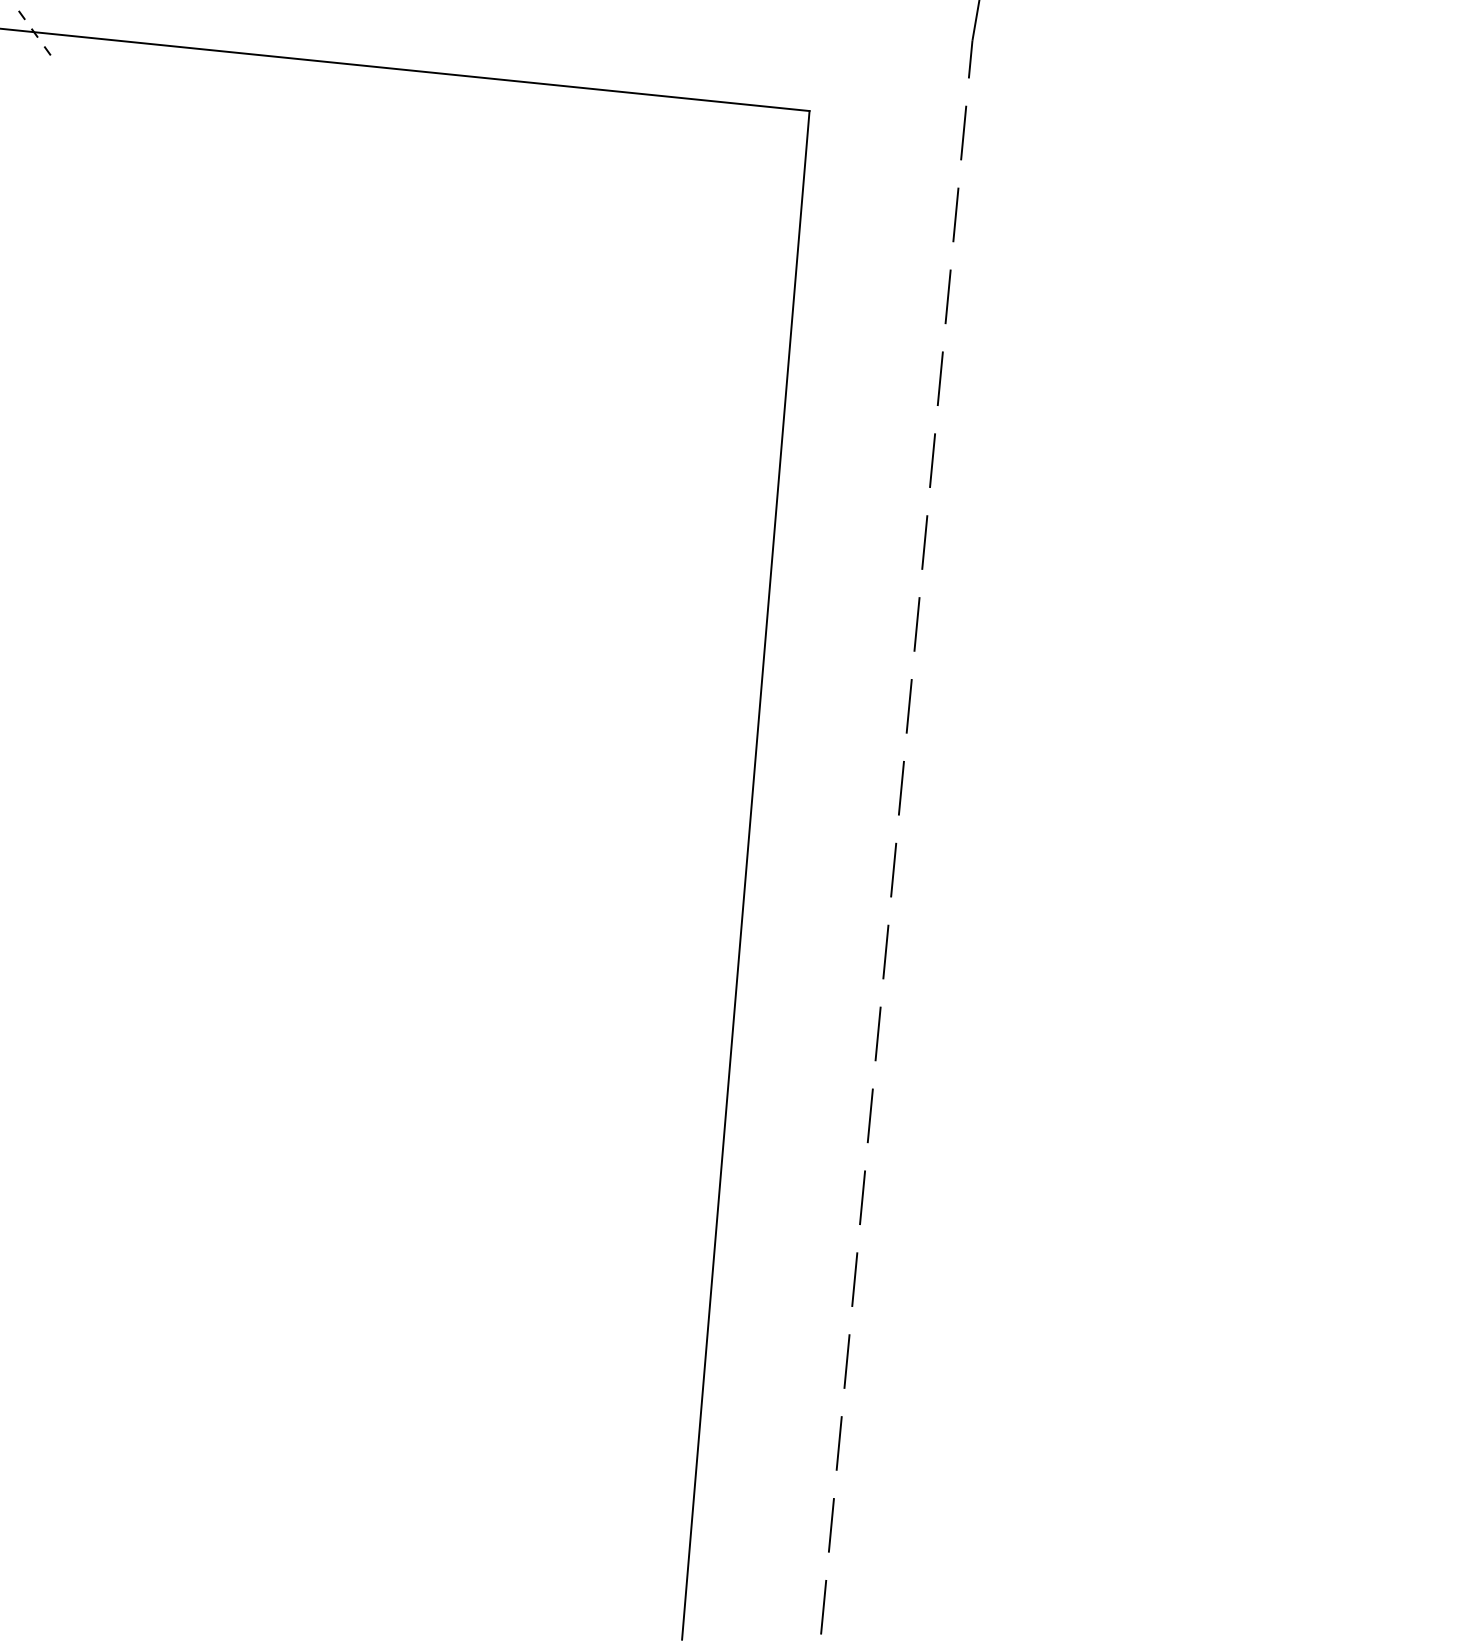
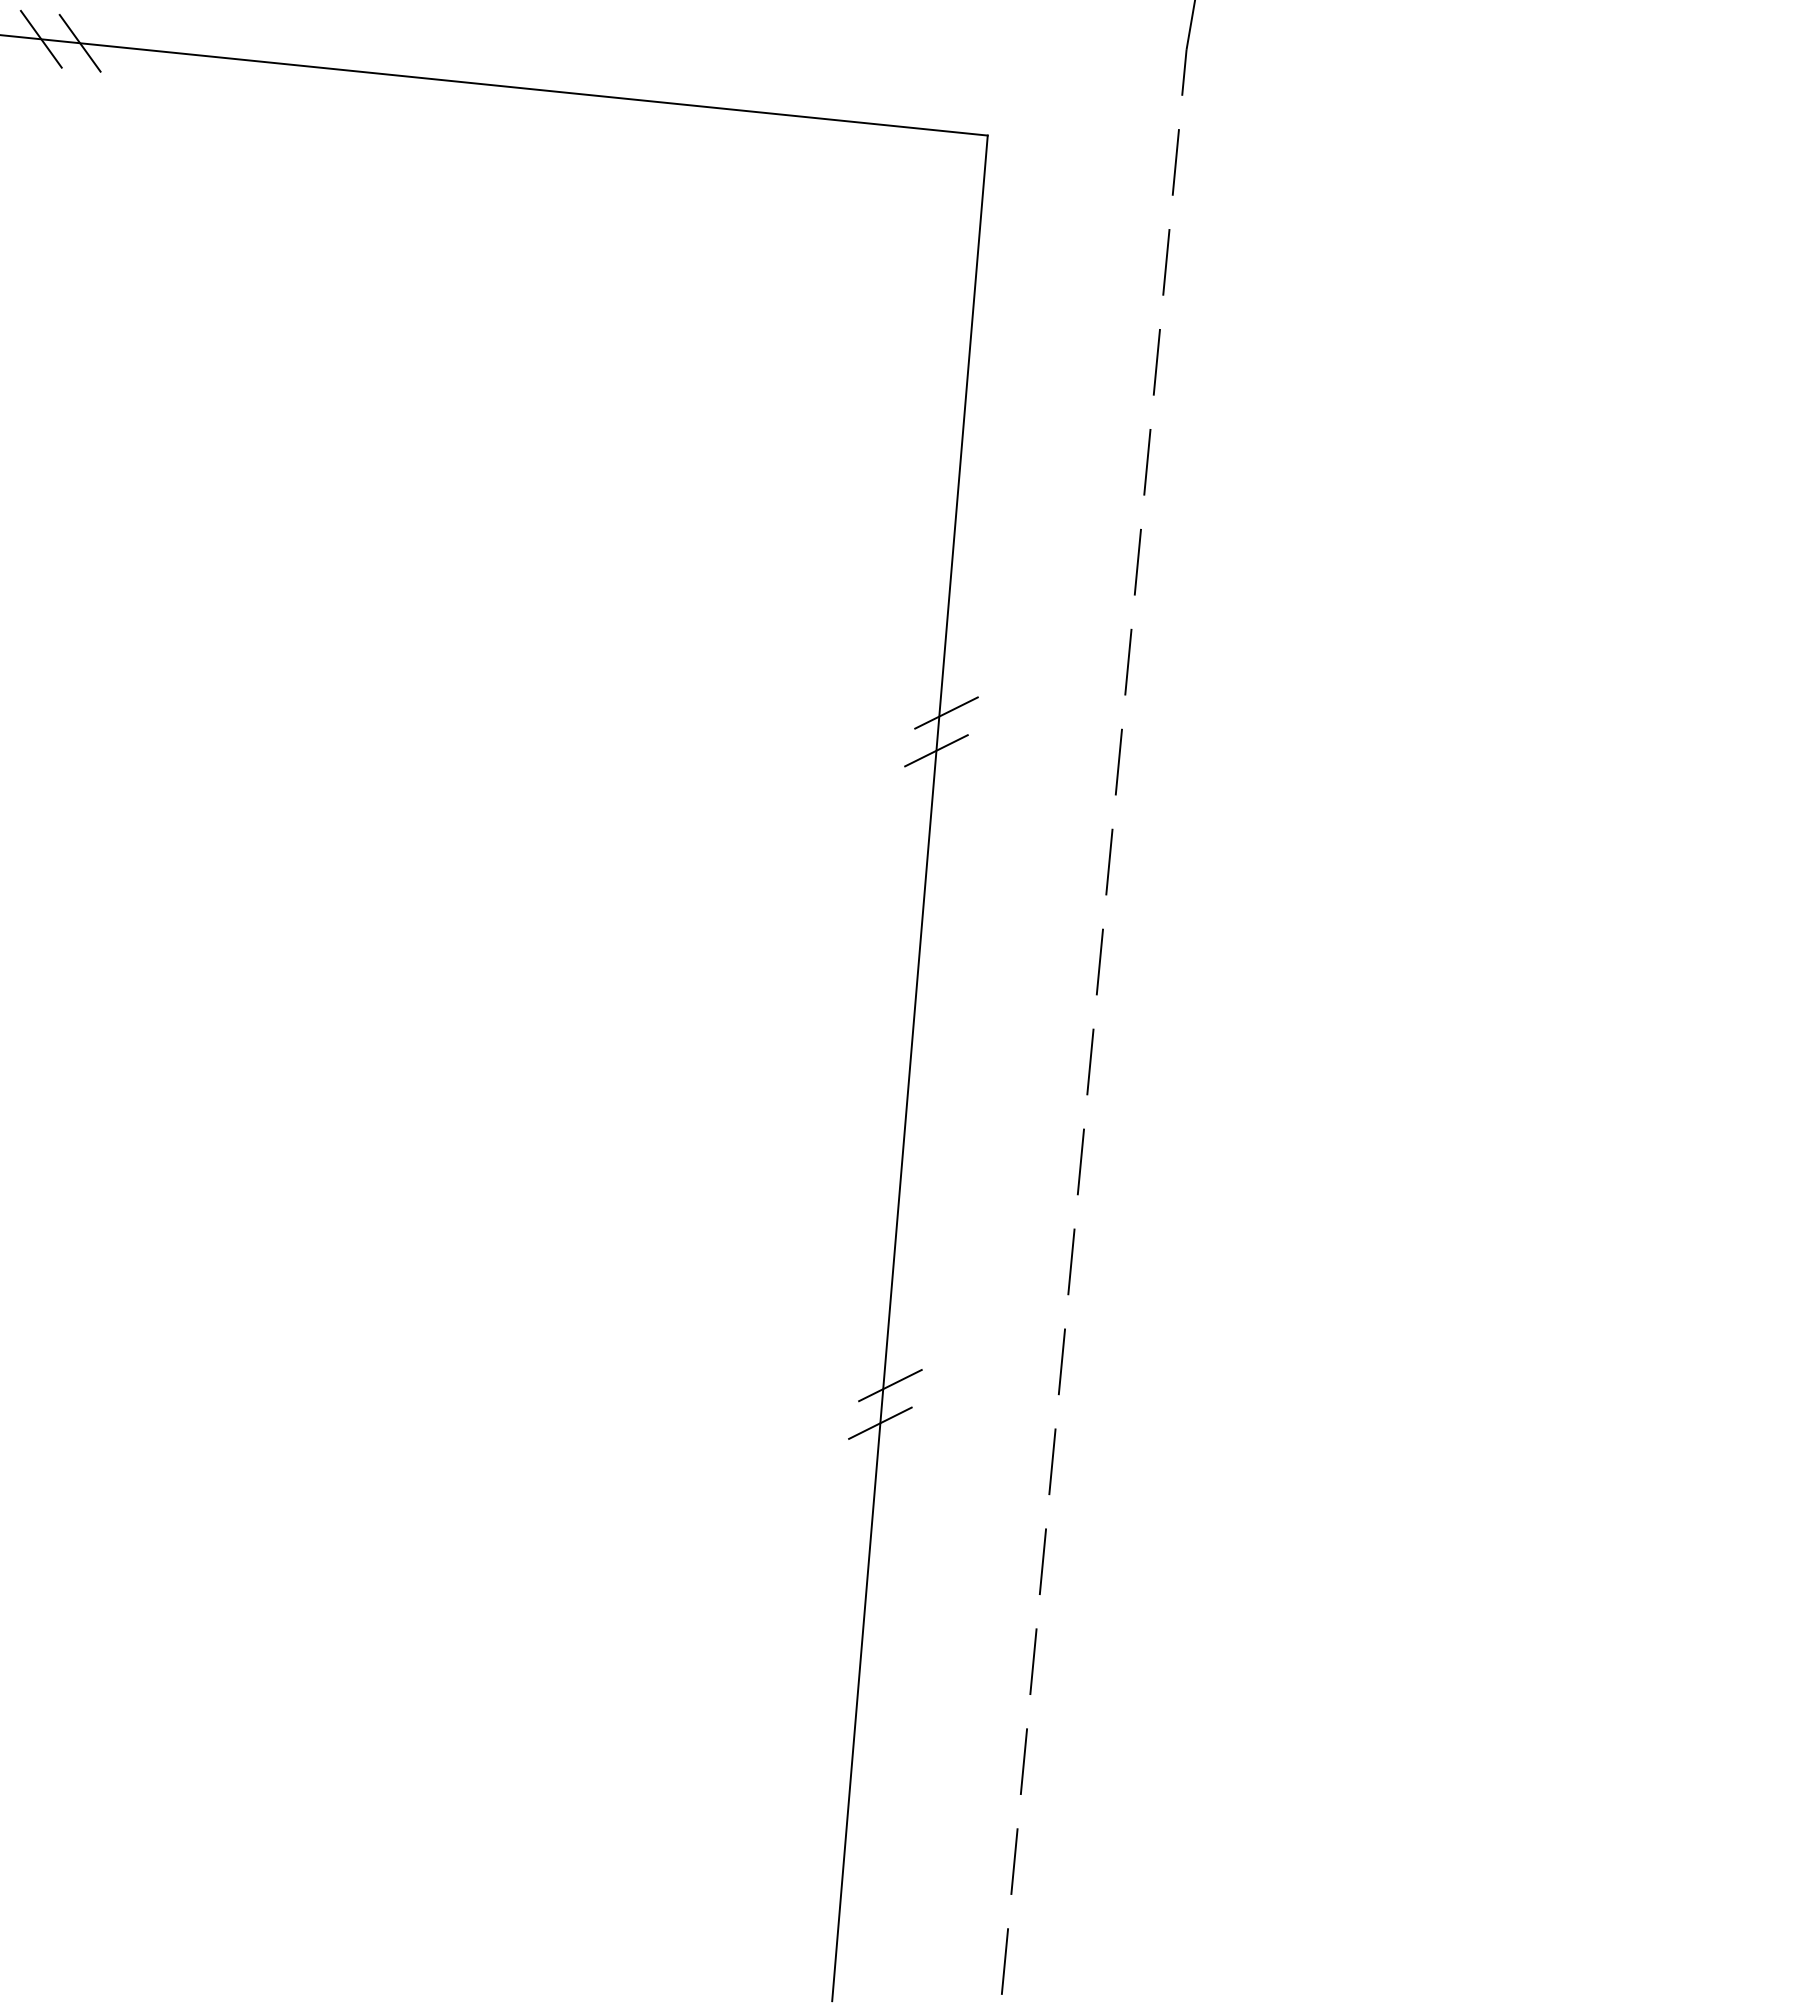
line: (34, 32) -> (41, 39), dashed -> solid
line: (65, 34) -> (79, 42), added
line: (775, 583) -> (946, 712), added
line: (767, 614) -> (936, 750), added
line: (729, 1135) -> (890, 1385), added
line: (721, 1165) -> (880, 1422), added

